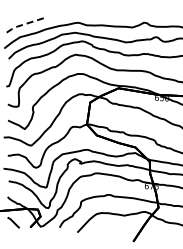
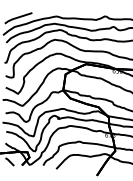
line: (23, 24) -> (17, 17), dashed -> solid

